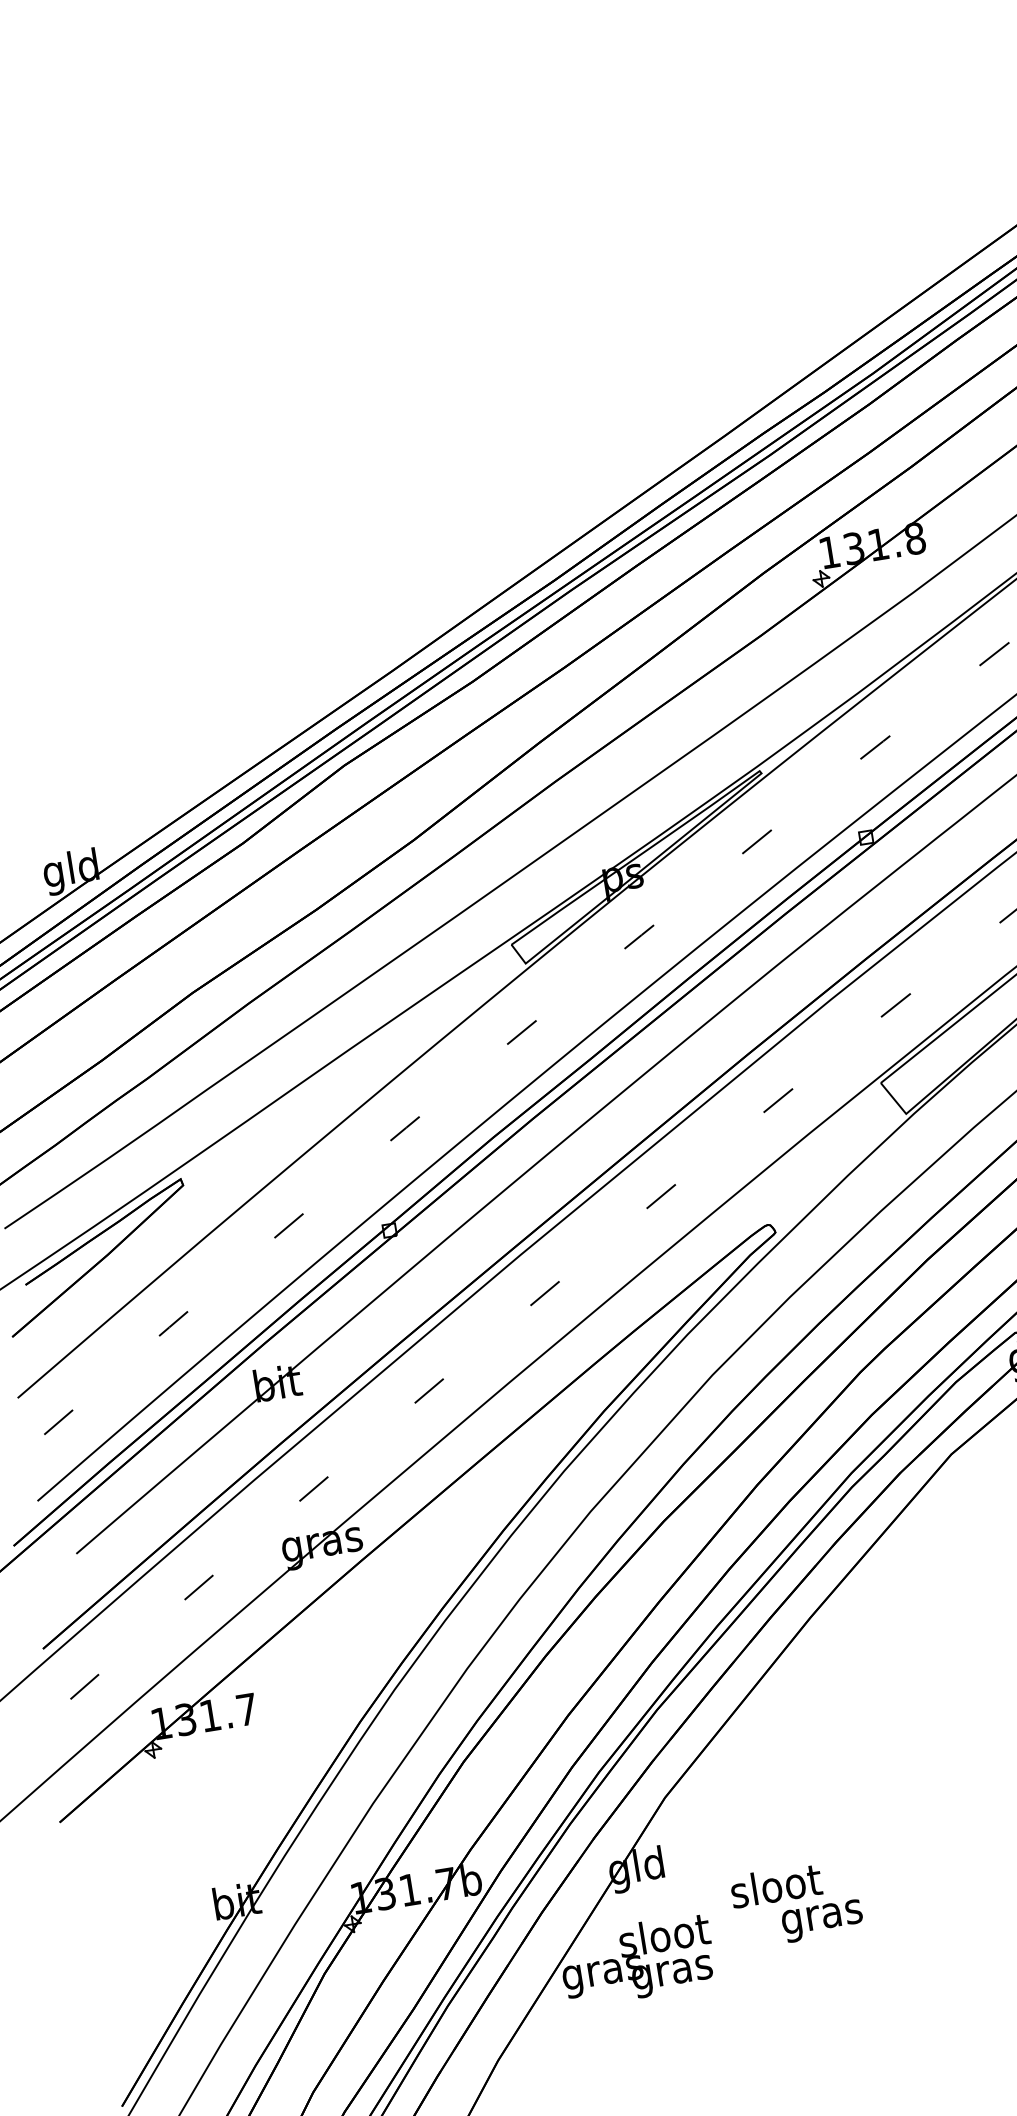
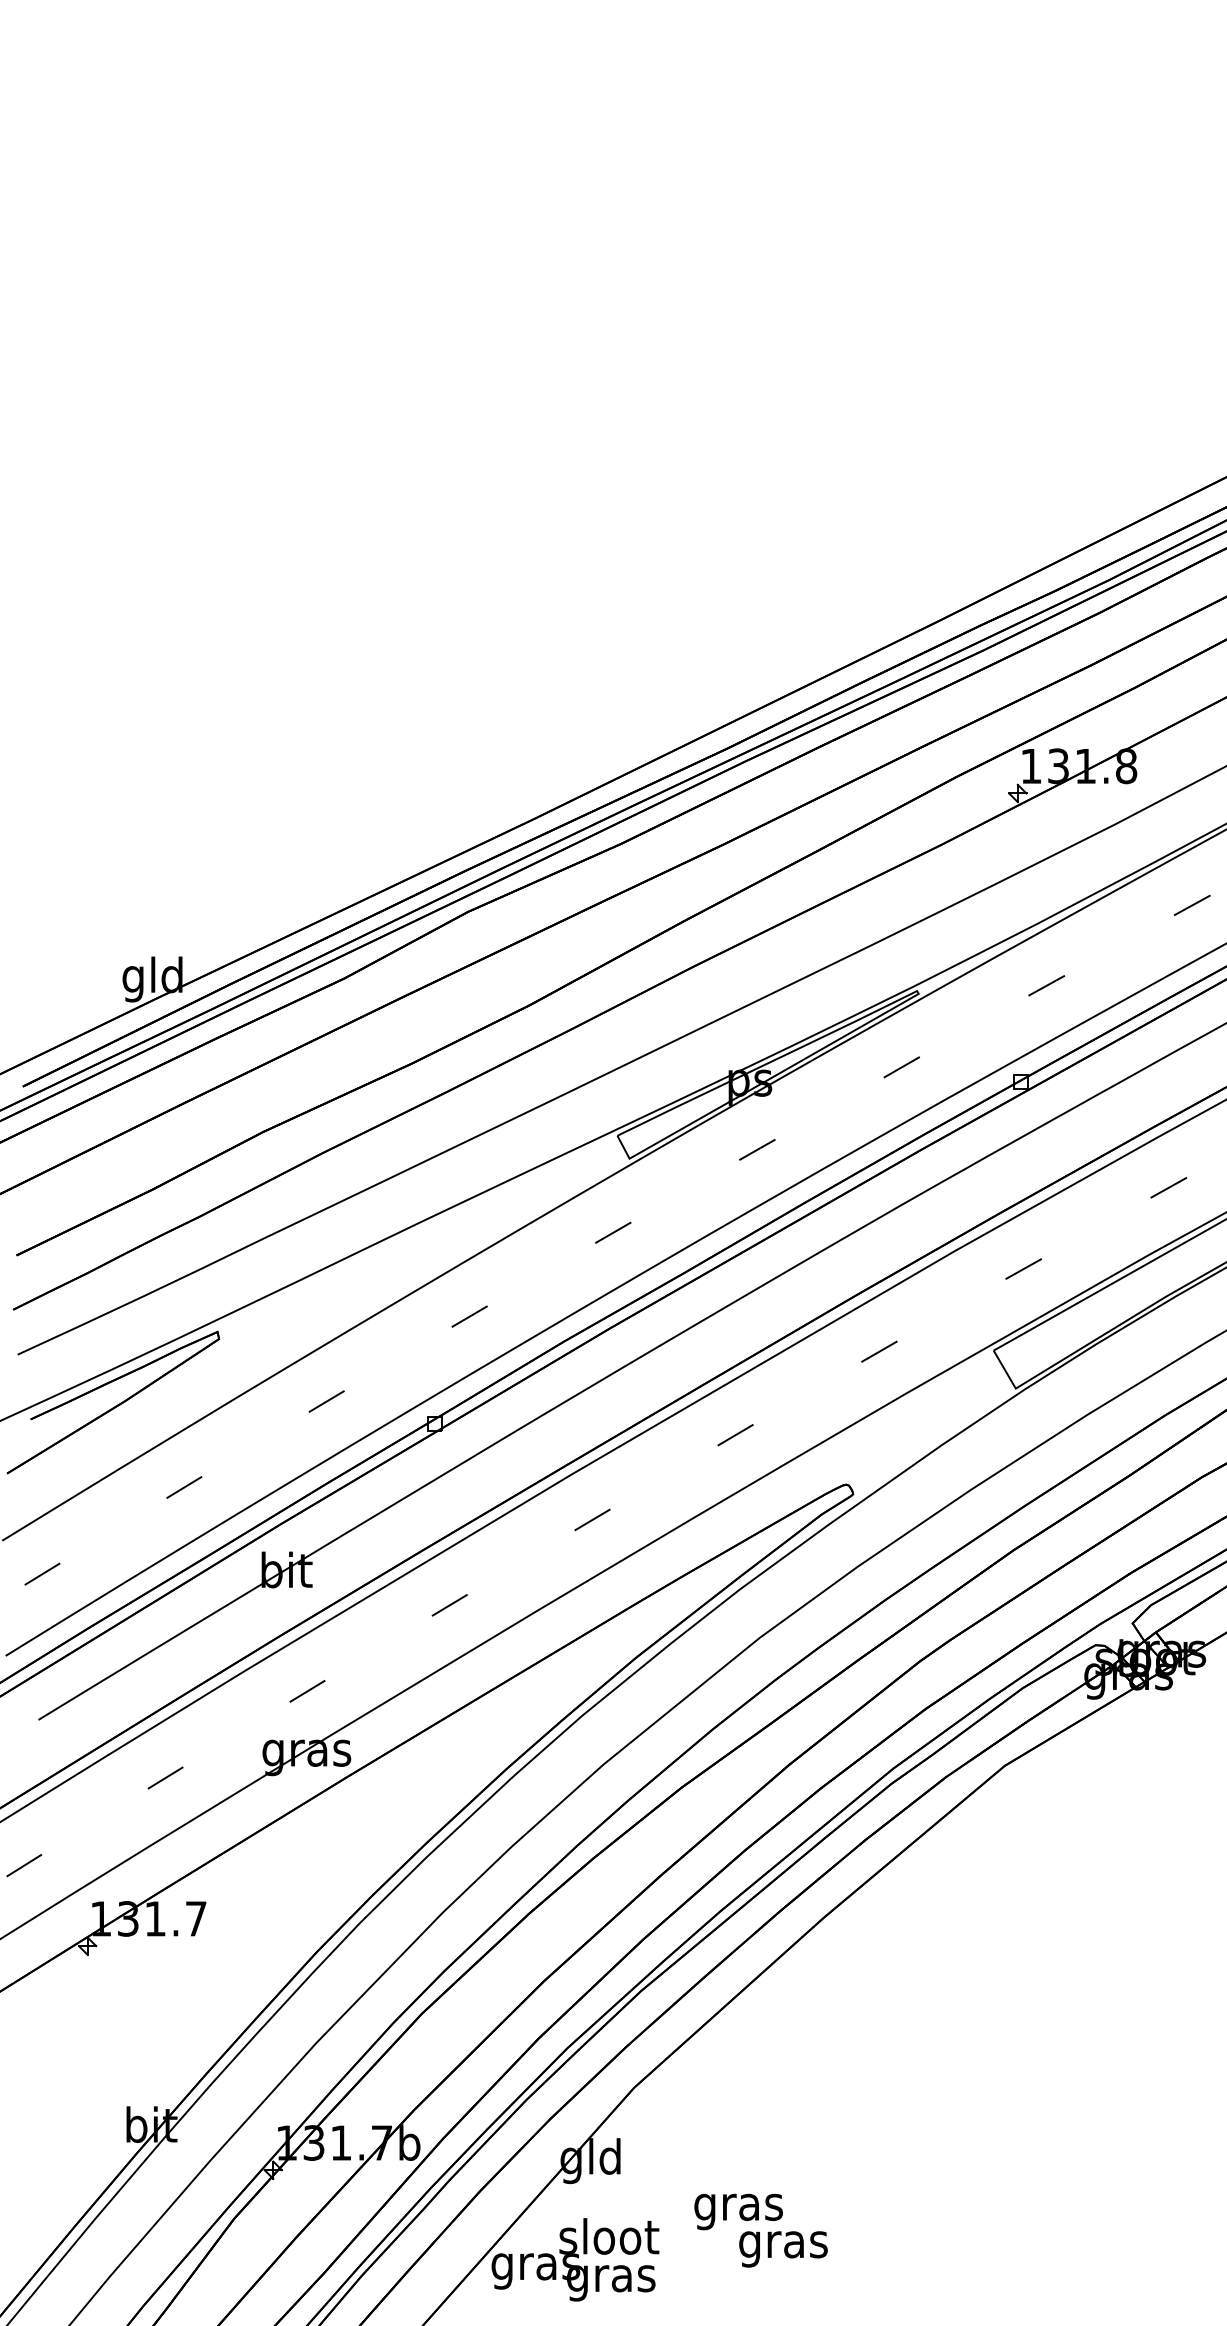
text: (777, 1889) -> (739, 2207), sloot -> gras

